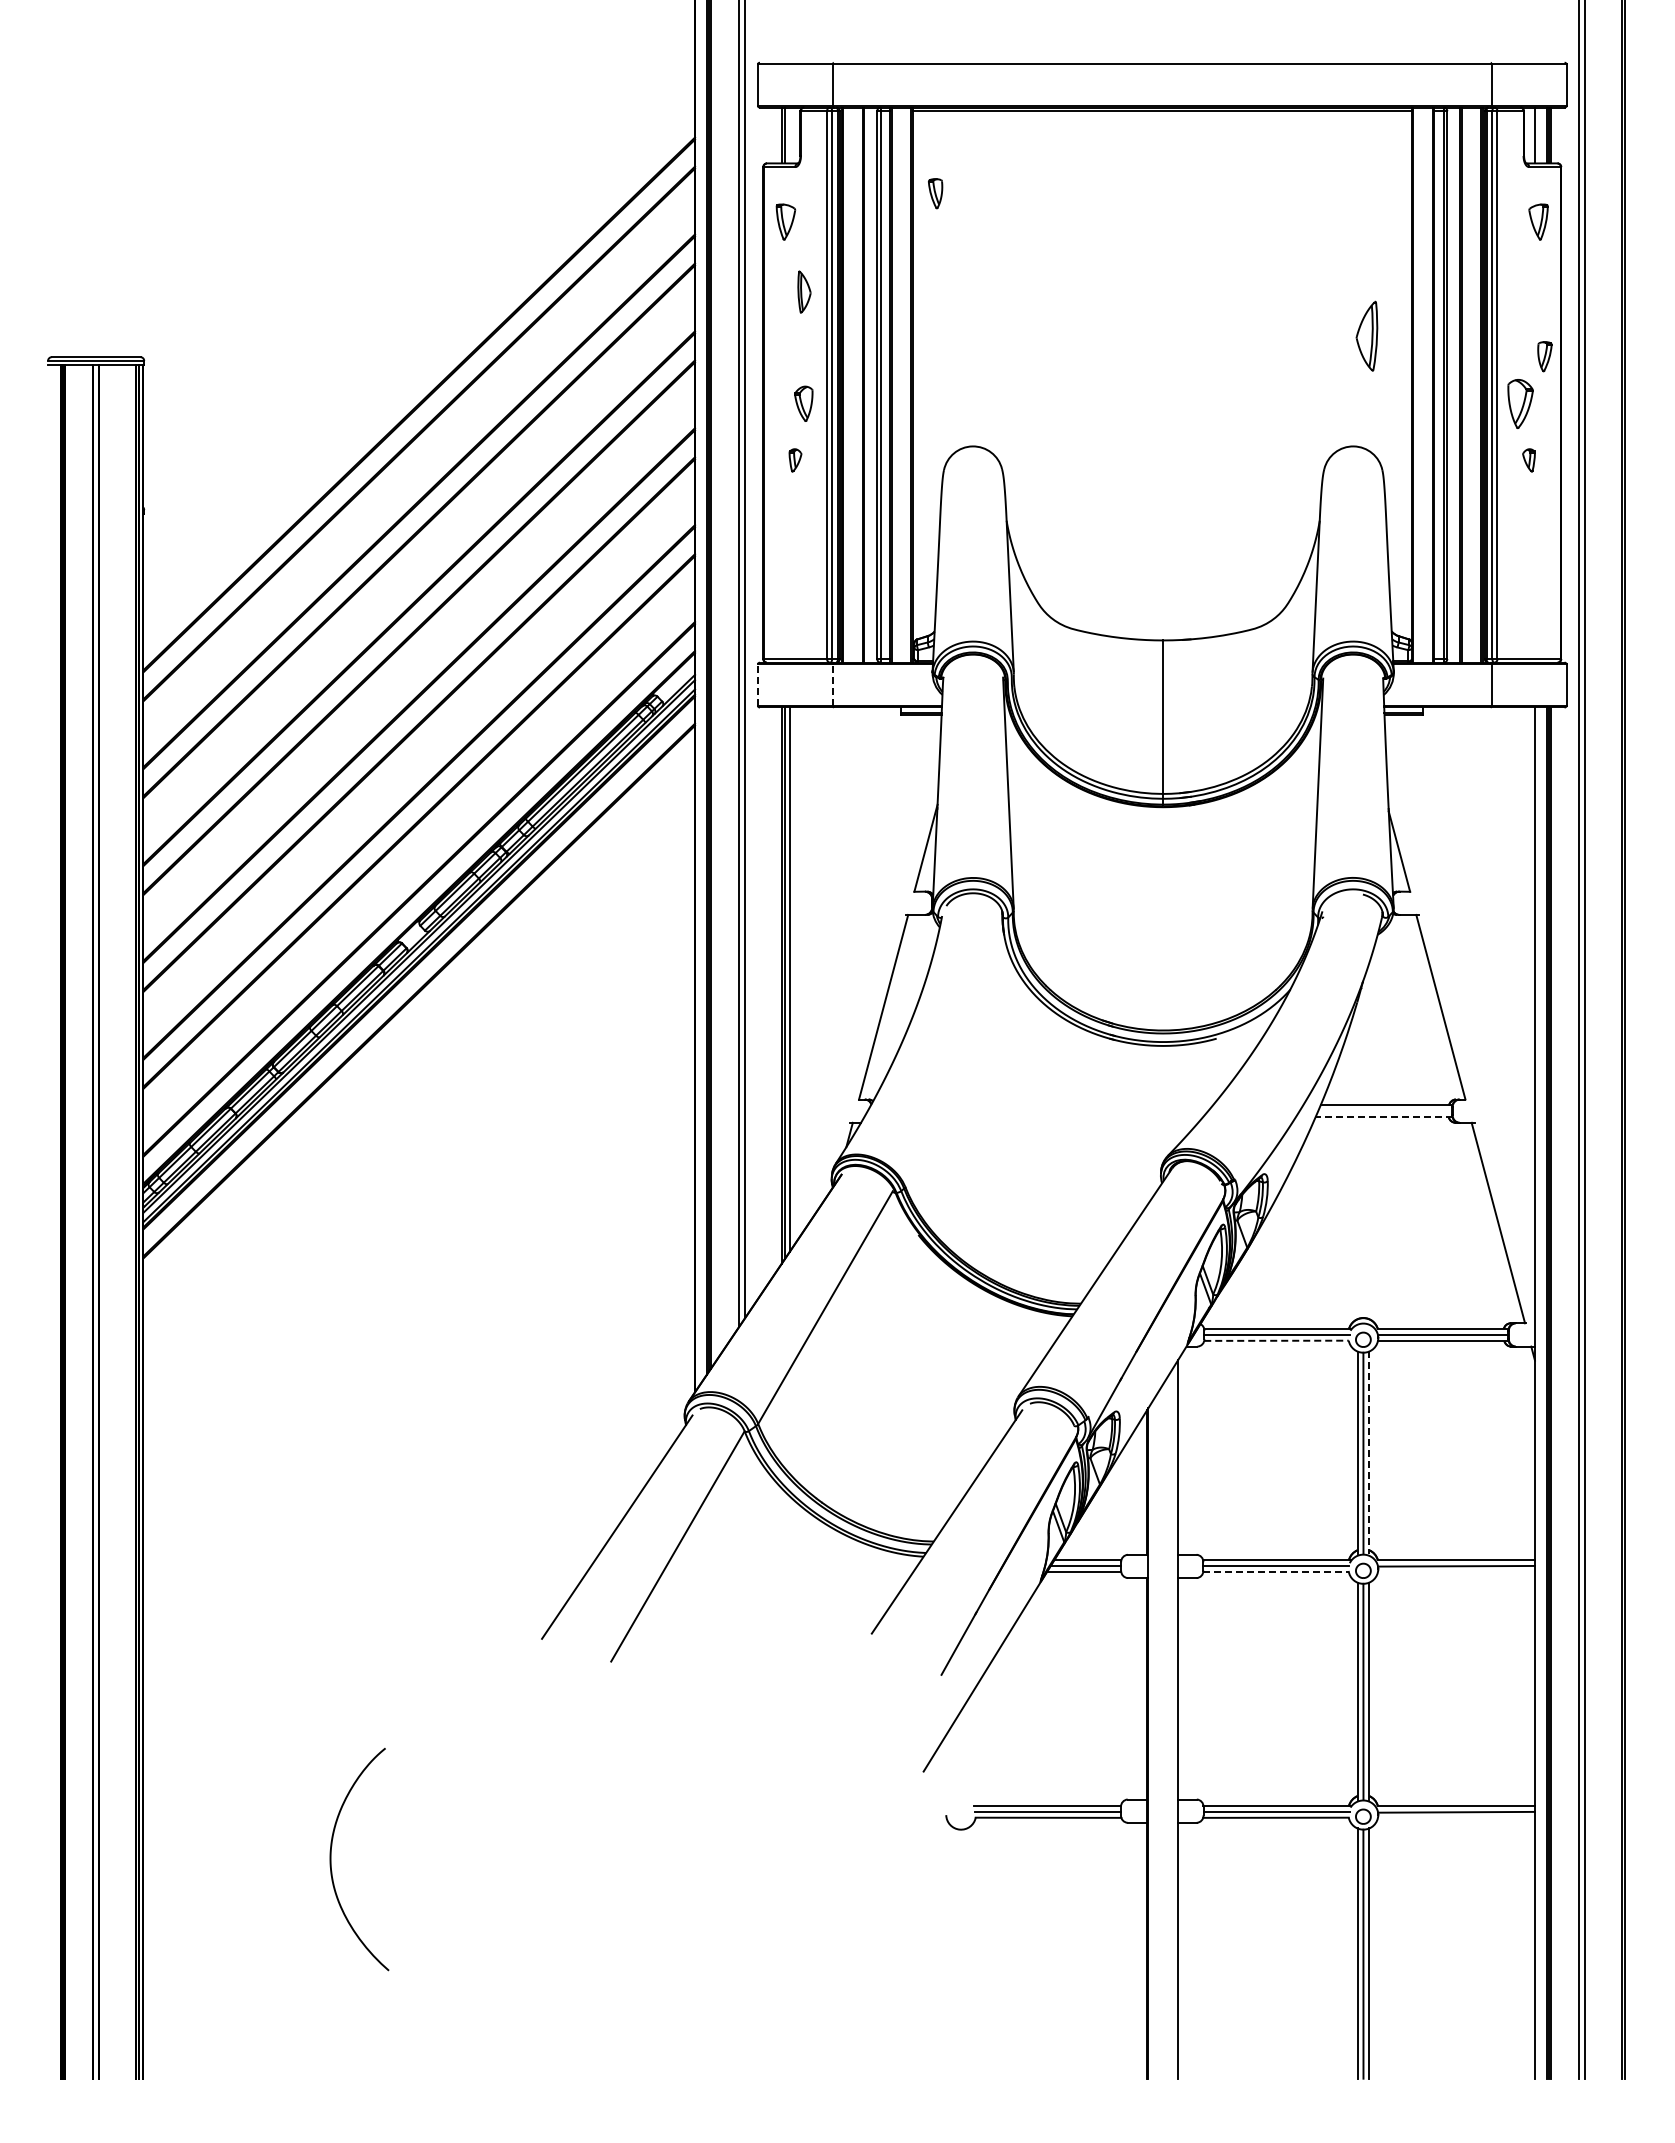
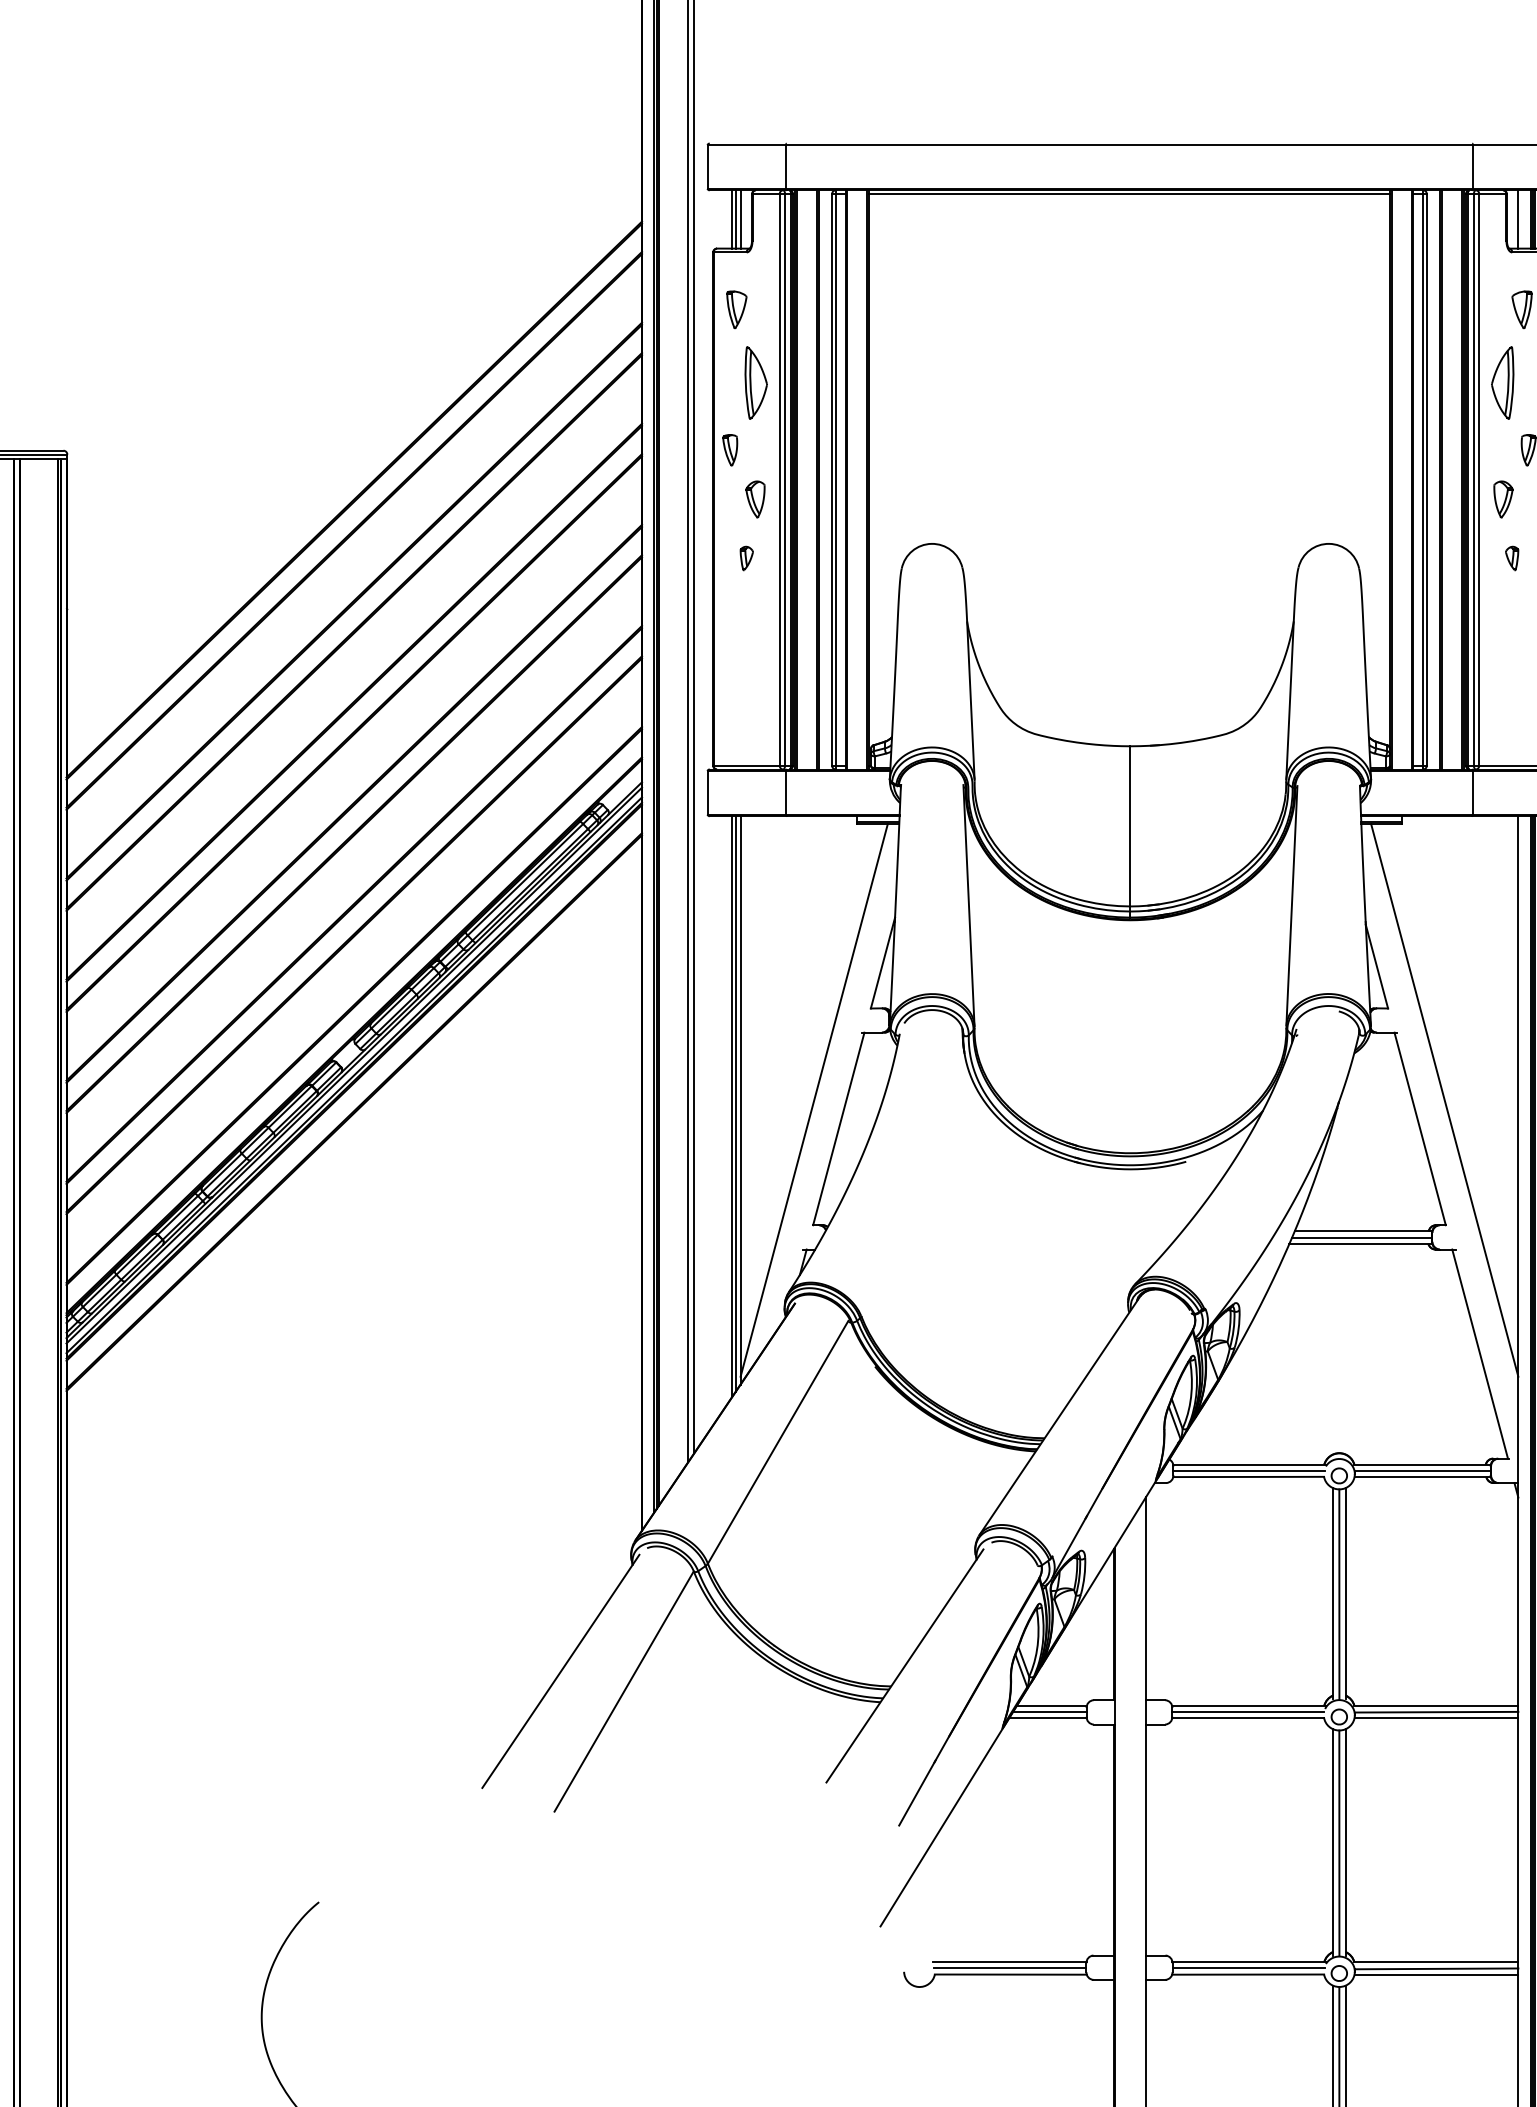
line: (789, 135) -> (740, 219), added
part: (935, 193) -> (730, 450), moved
part: (804, 291) -> (756, 382), size x1.67
part: (1366, 335) -> (1502, 382), moved
part: (1520, 403) -> (1503, 499), size x0.71
line: (757, 685) -> (707, 793), dashed -> solid
line: (832, 685) -> (785, 793), dashed -> solid
line: (859, 979) -> (813, 1100), added
line: (1463, 979) -> (1443, 1100), added
line: (1385, 1111) -> (1362, 1237), added
line: (1383, 1117) -> (1360, 1243), dashed -> solid
line: (1276, 1340) -> (1248, 1476), dashed -> solid
line: (1369, 1453) -> (1345, 1594), dashed -> solid
line: (1276, 1571) -> (1248, 1717), dashed -> solid
line: (1456, 1571) -> (1436, 1717), added
line: (1456, 1817) -> (1436, 1974), added

